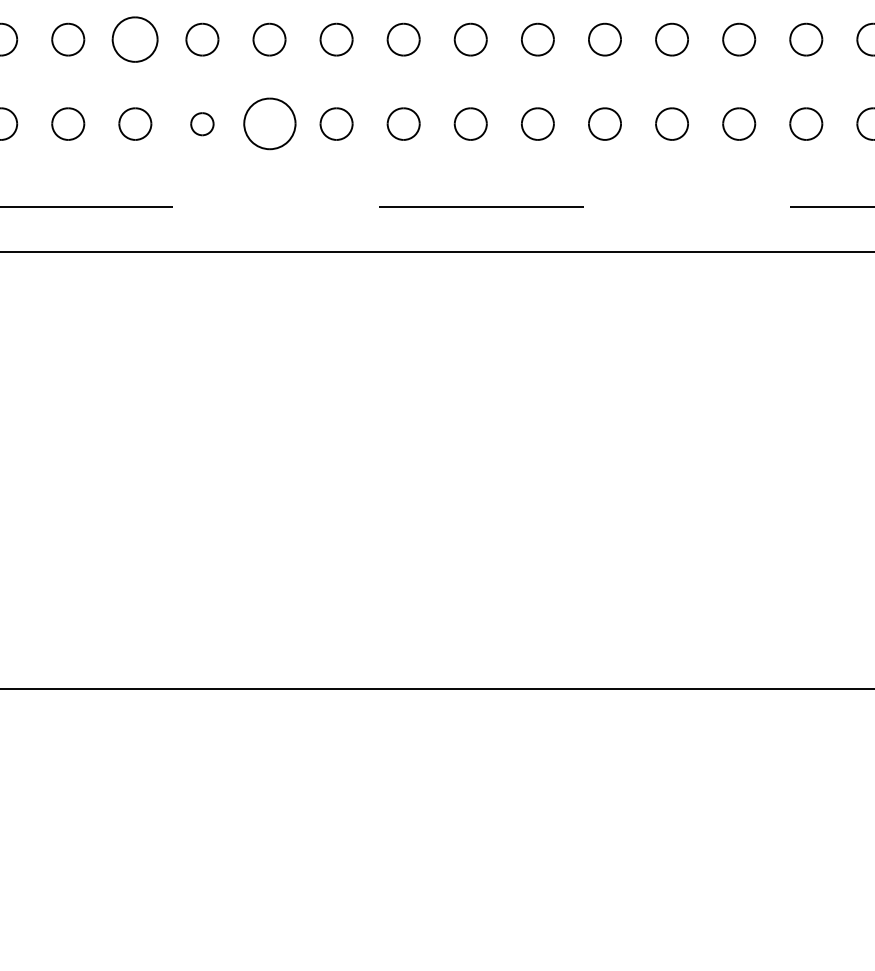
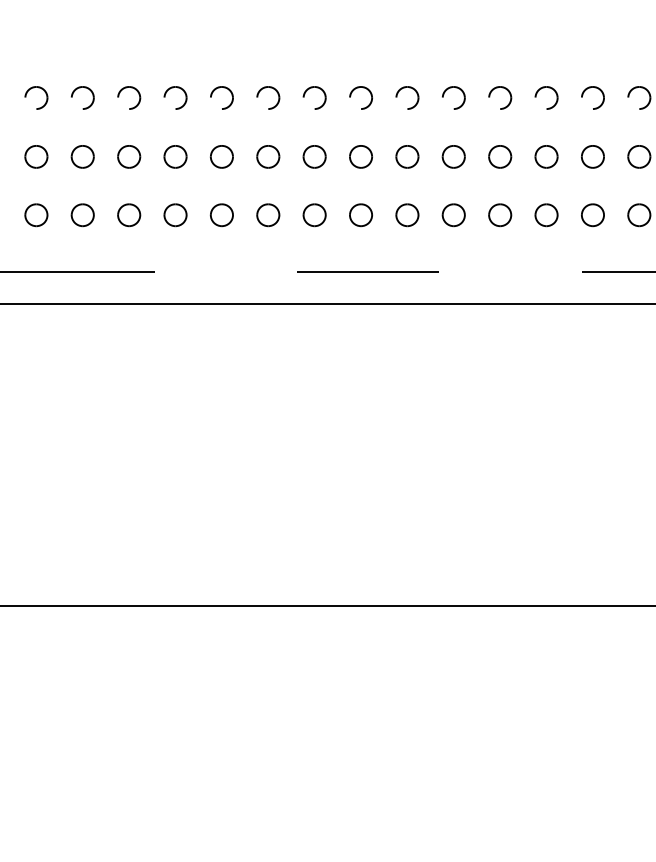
part: (135, 39) -> (129, 156), size x0.71
part: (202, 124) -> (175, 215), size x1.43
part: (268, 124) -> (221, 215), size x0.62

